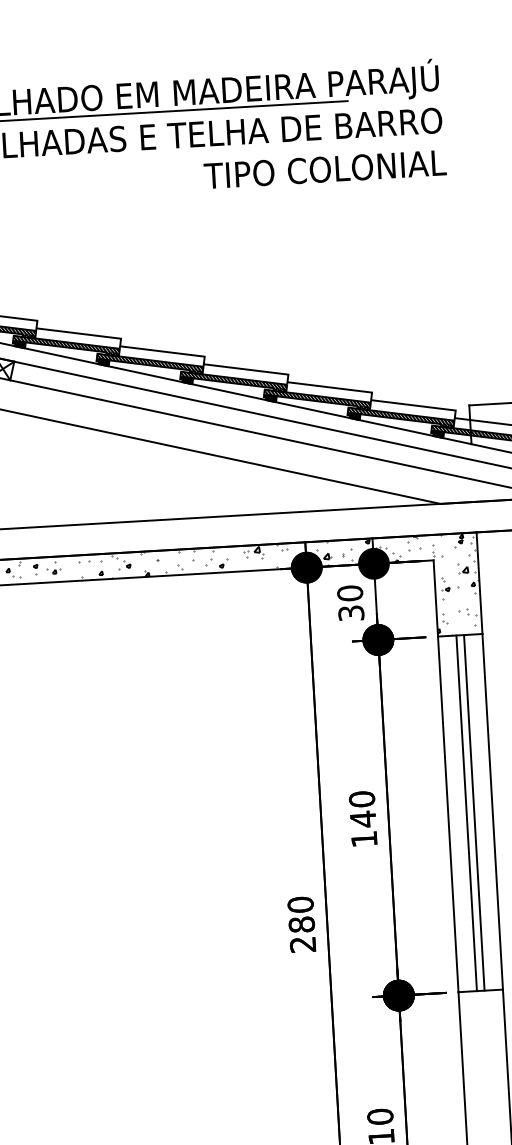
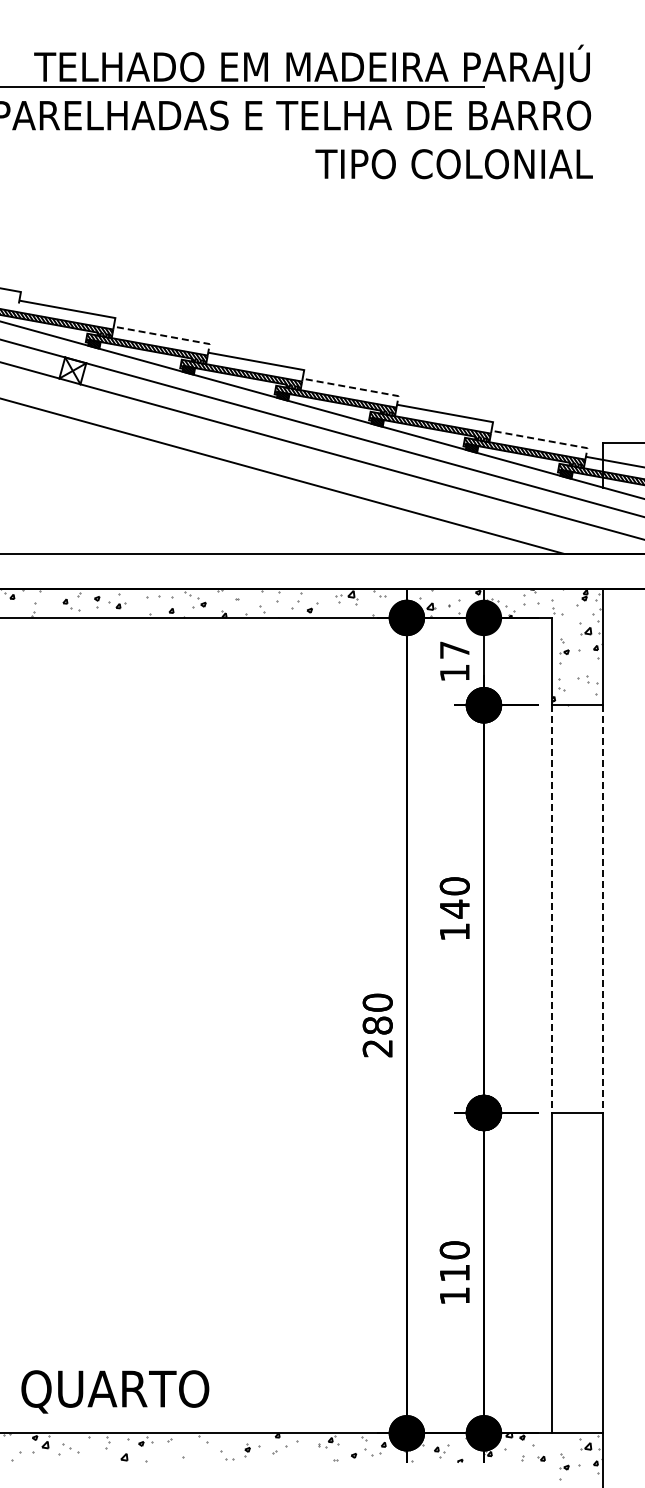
line: (83, 334) -> (167, 336), solid -> dashed
line: (251, 370) -> (356, 388), solid -> dashed
line: (418, 405) -> (545, 440), solid -> dashed
text: (350, 603) -> (454, 661), 30 -> 17
line: (466, 812) -> (573, 908), removed
line: (474, 812) -> (582, 908), removed
line: (492, 812) -> (603, 909), solid -> dashed
line: (448, 814) -> (552, 909), solid -> dashed

